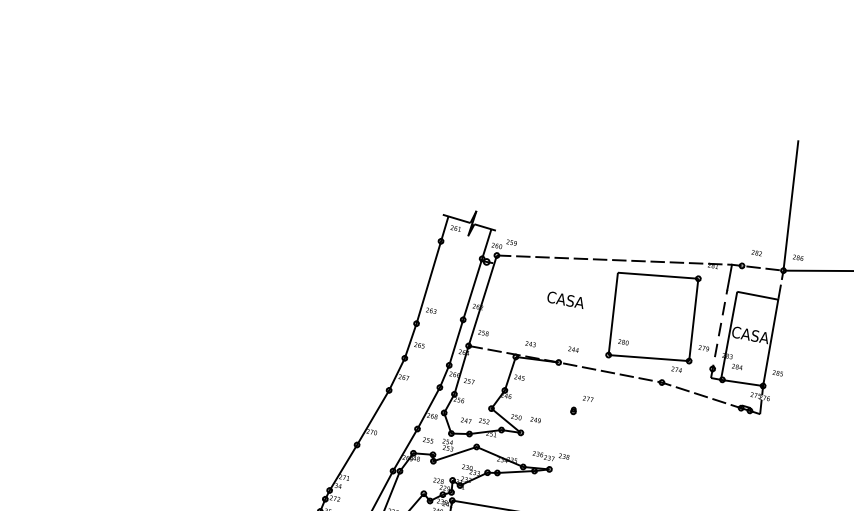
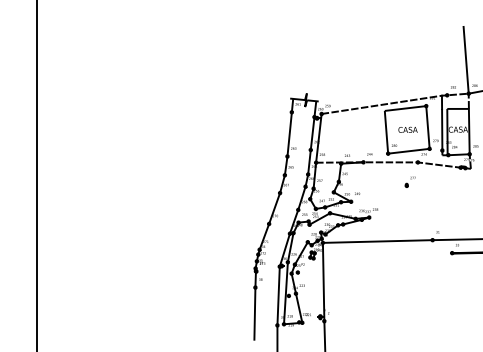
text: (565, 299) -> (407, 129), moved
line: (719, 332) -> (442, 131), dashed -> solid
part: (580, 404) -> (409, 181), moved

